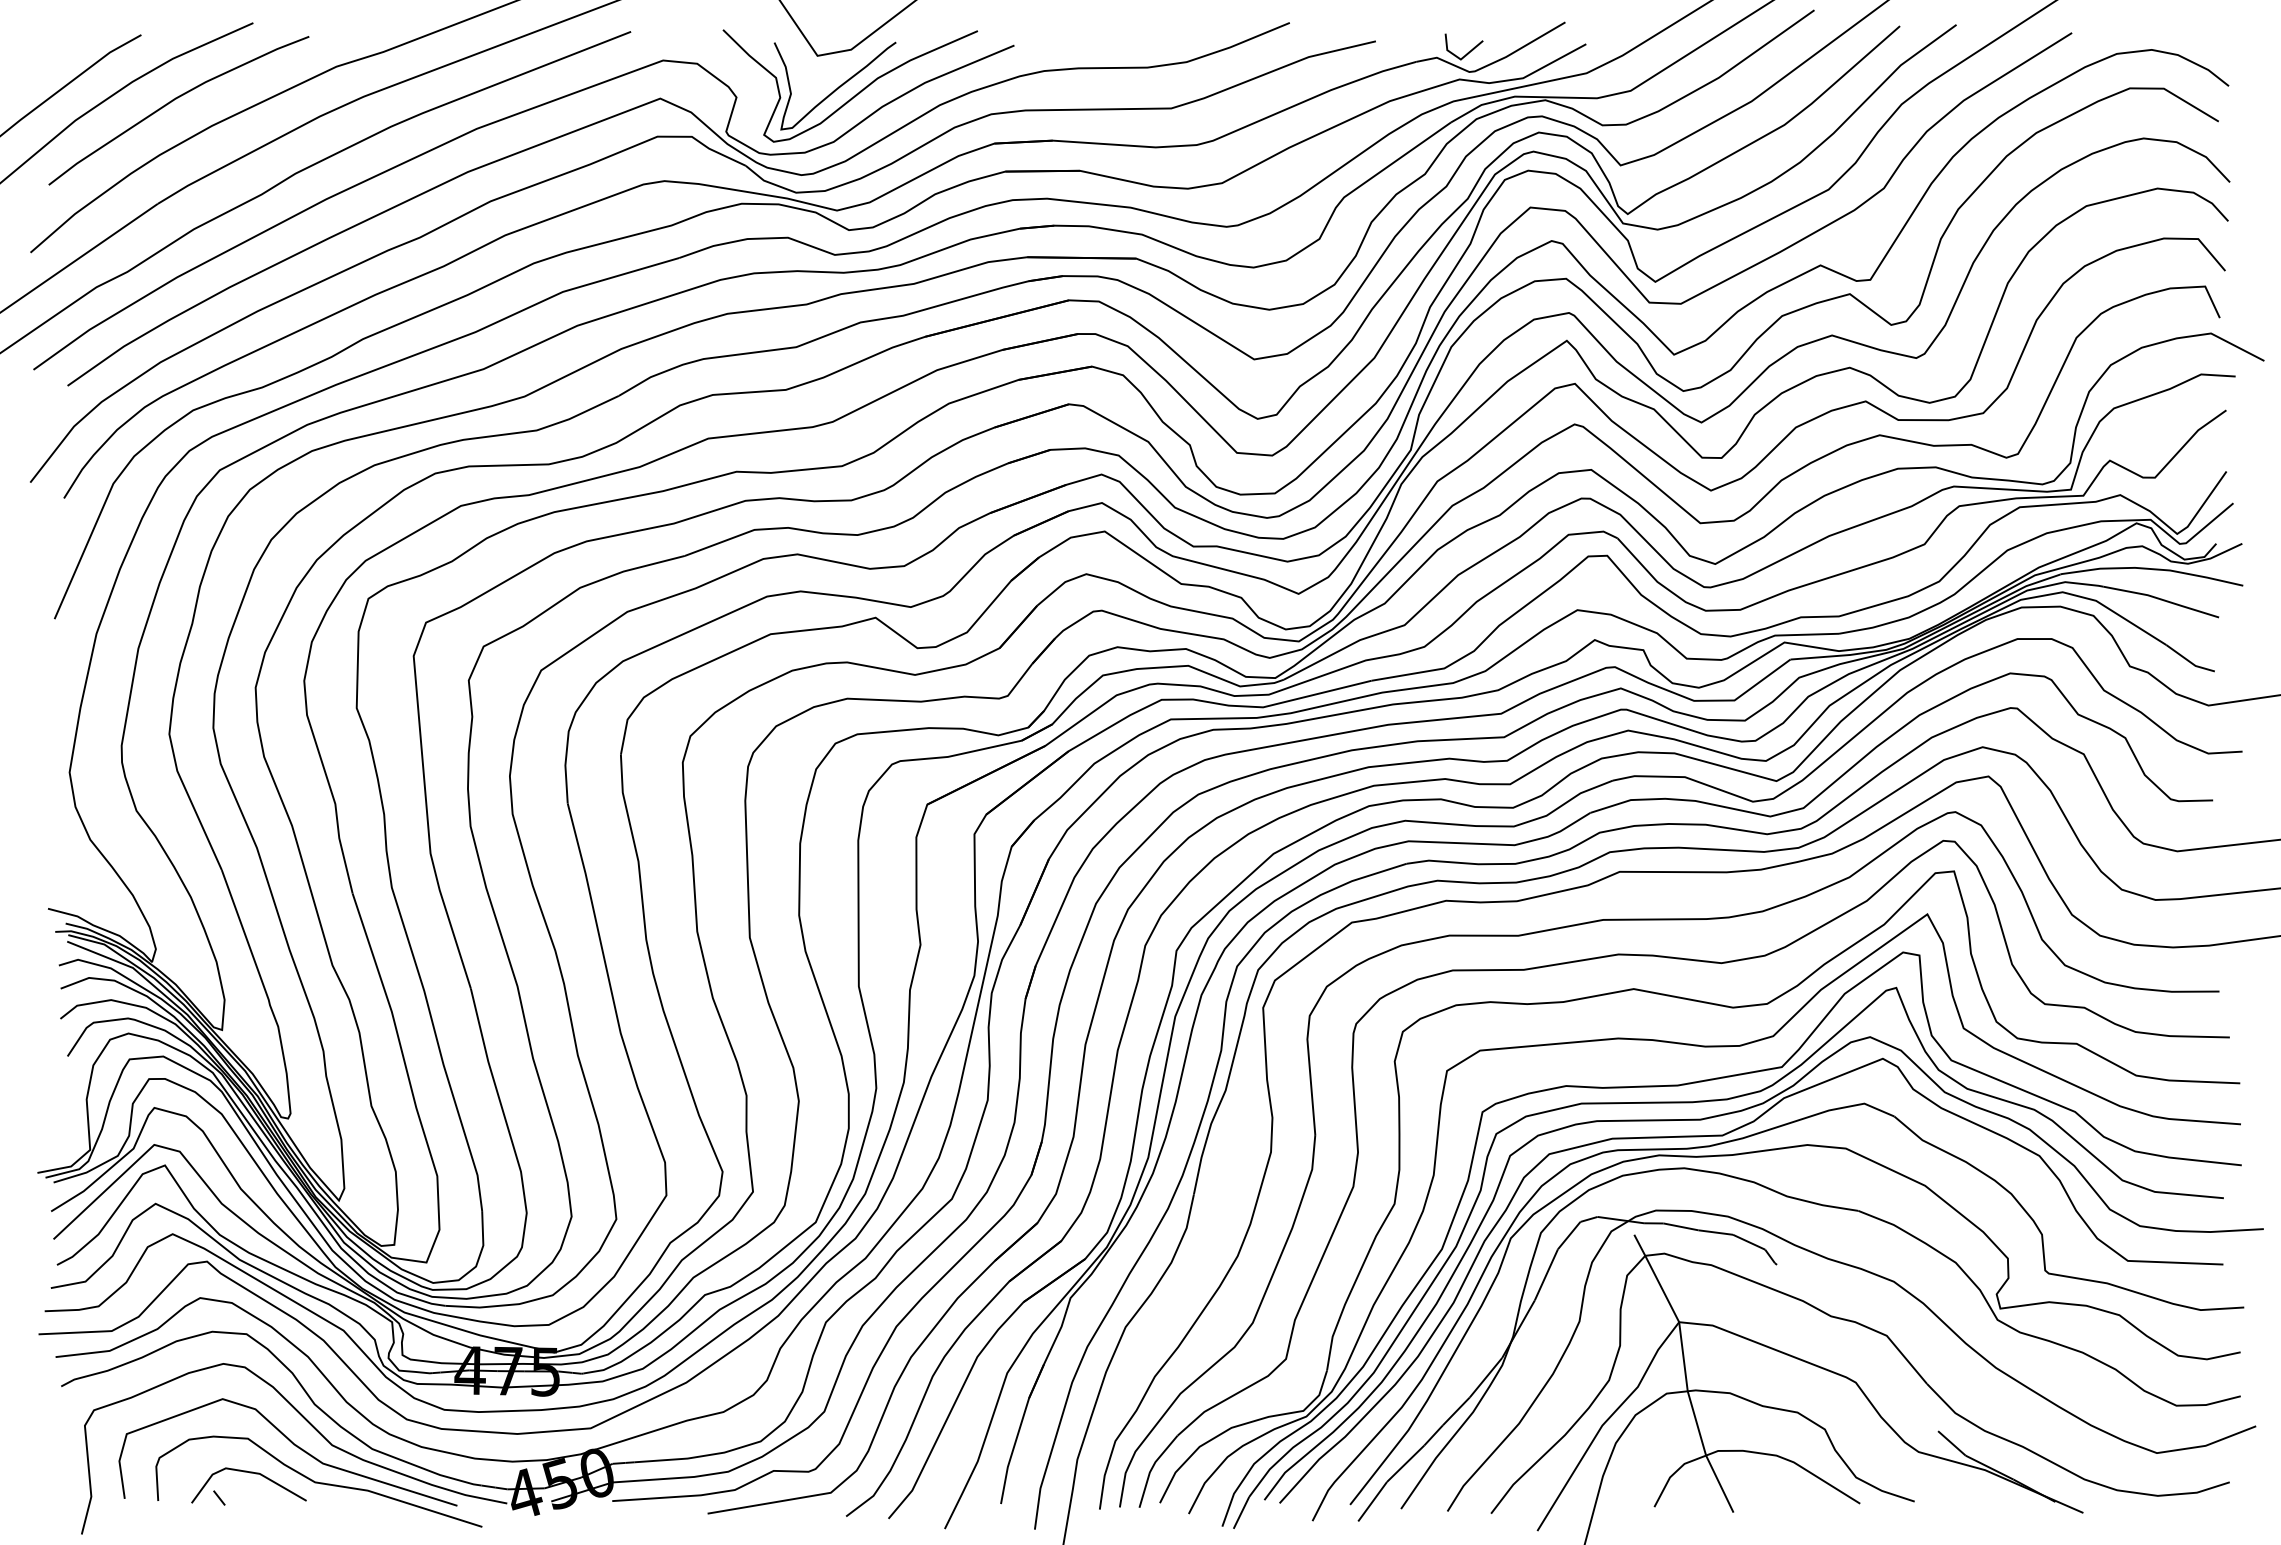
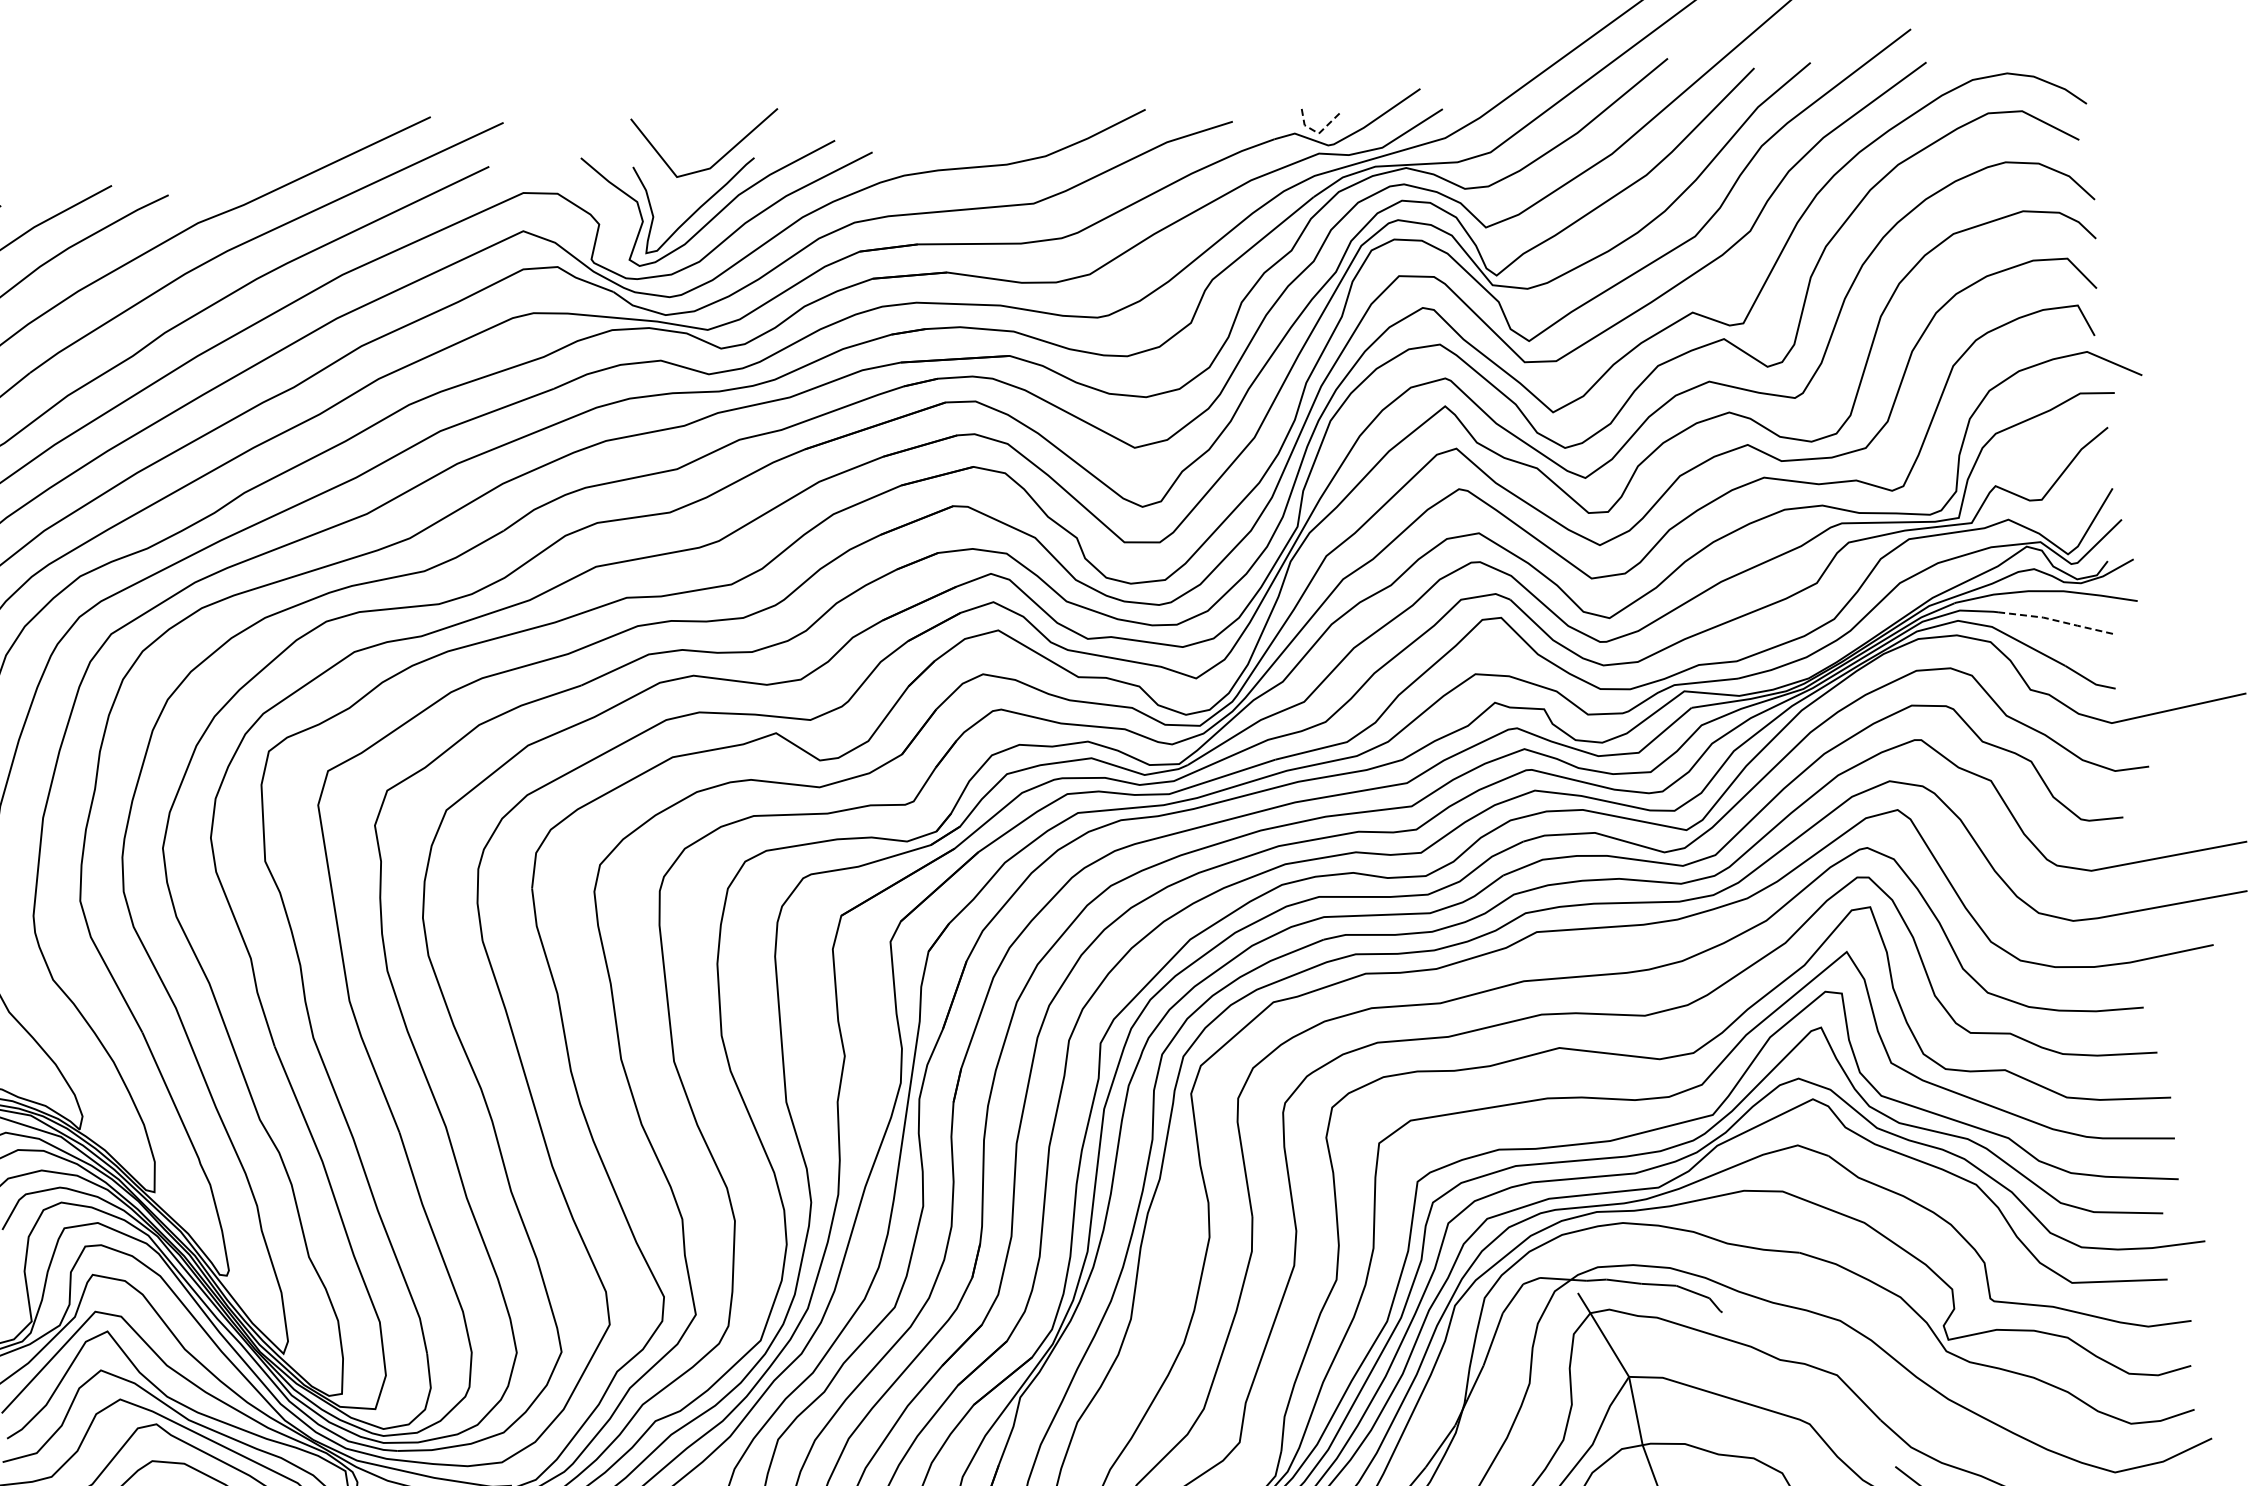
line: (1459, 58) -> (1317, 132), solid -> dashed
line: (2161, 599) -> (2057, 620), solid -> dashed

